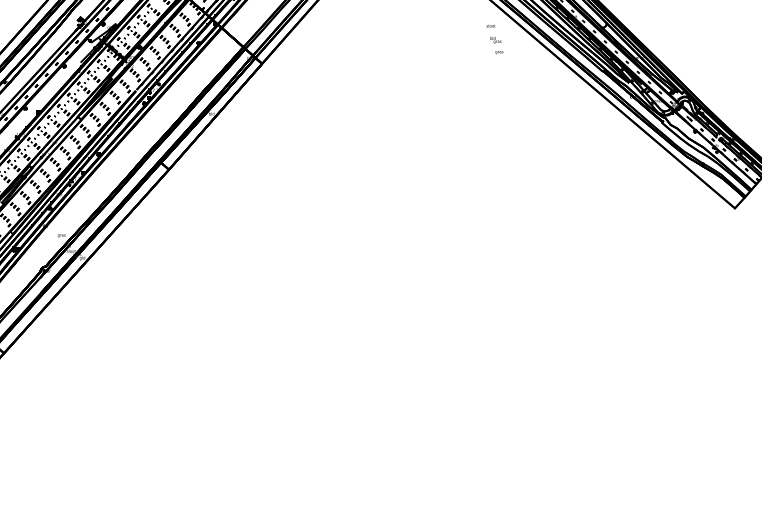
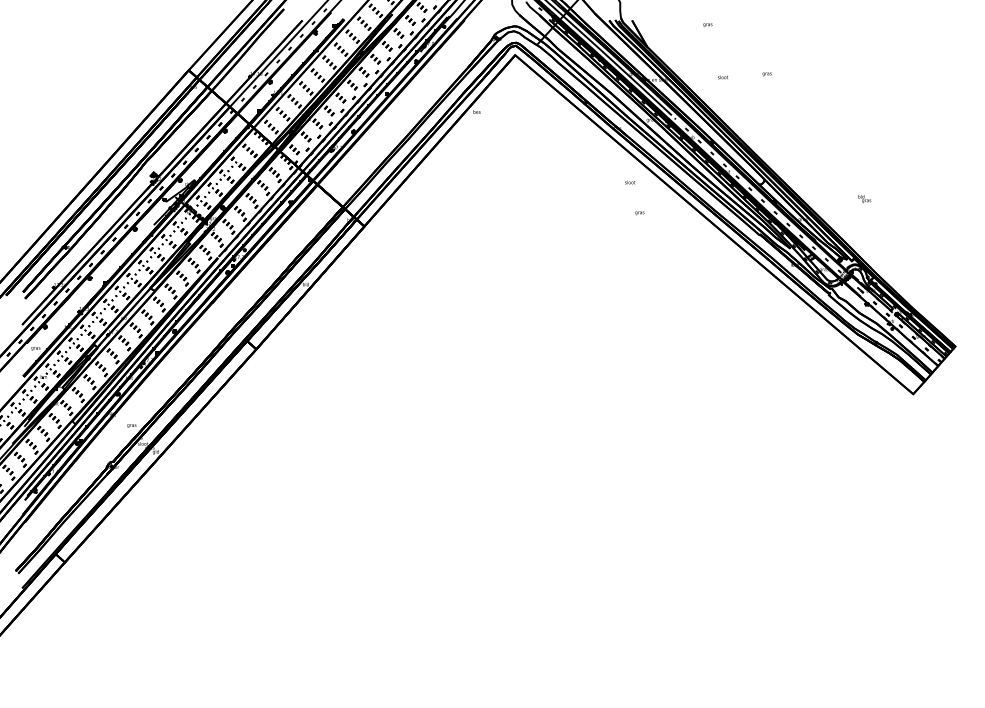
text: (495, 40) -> (864, 199), moved

